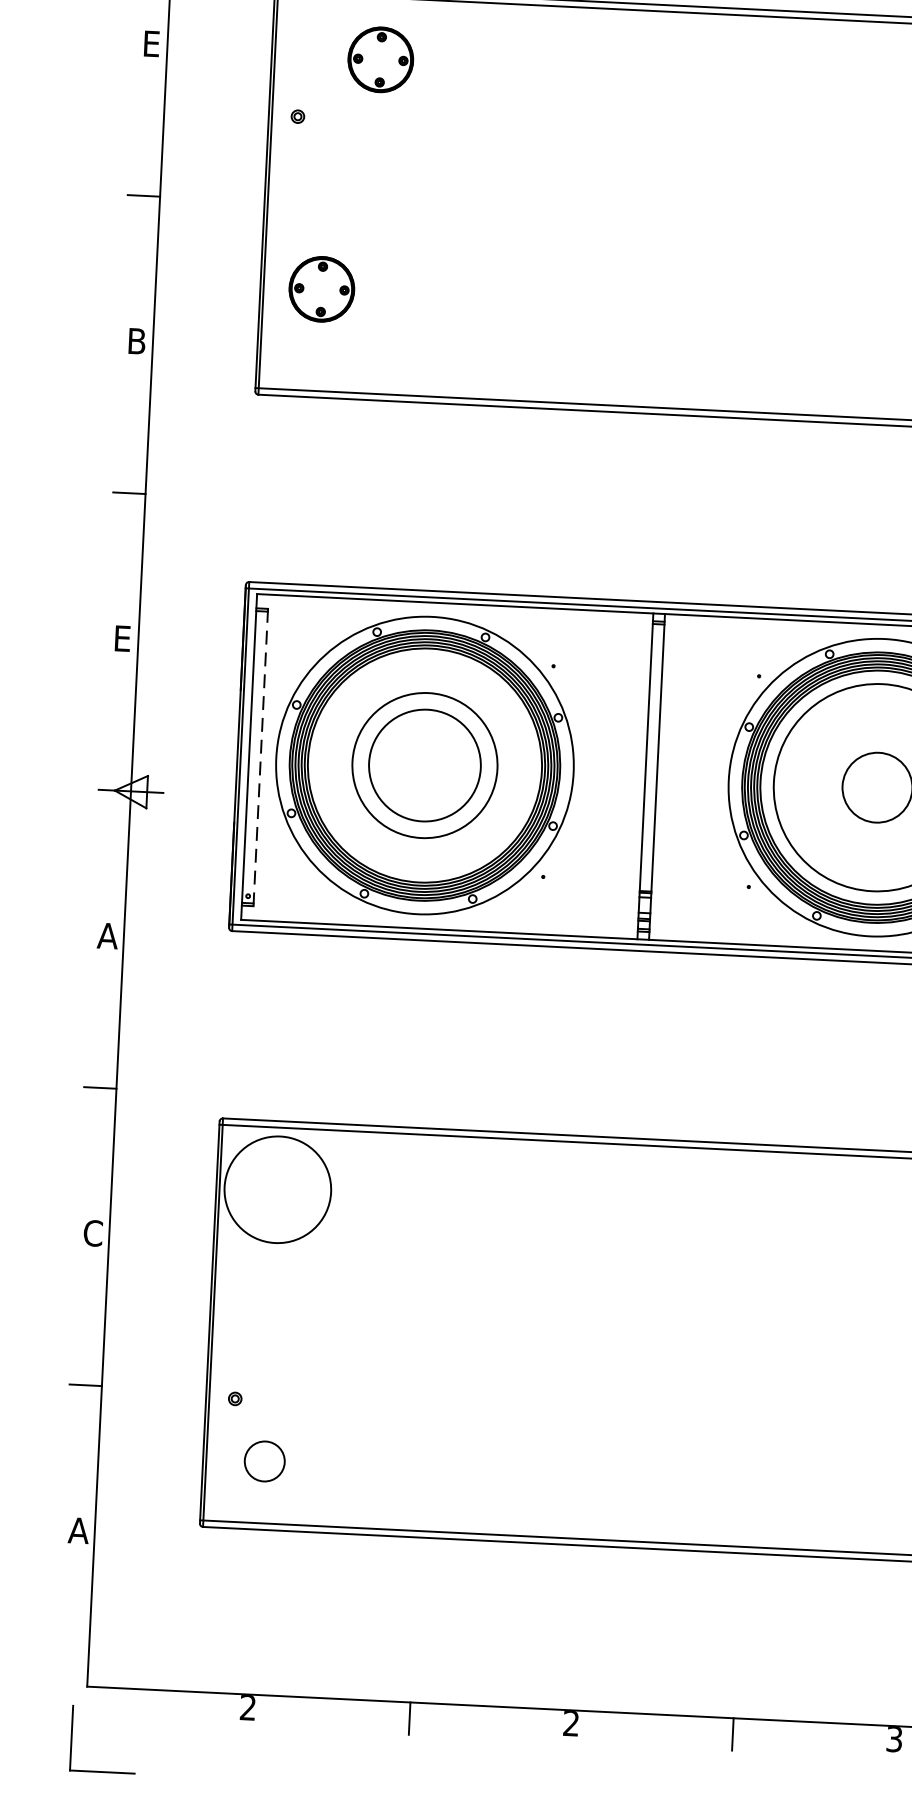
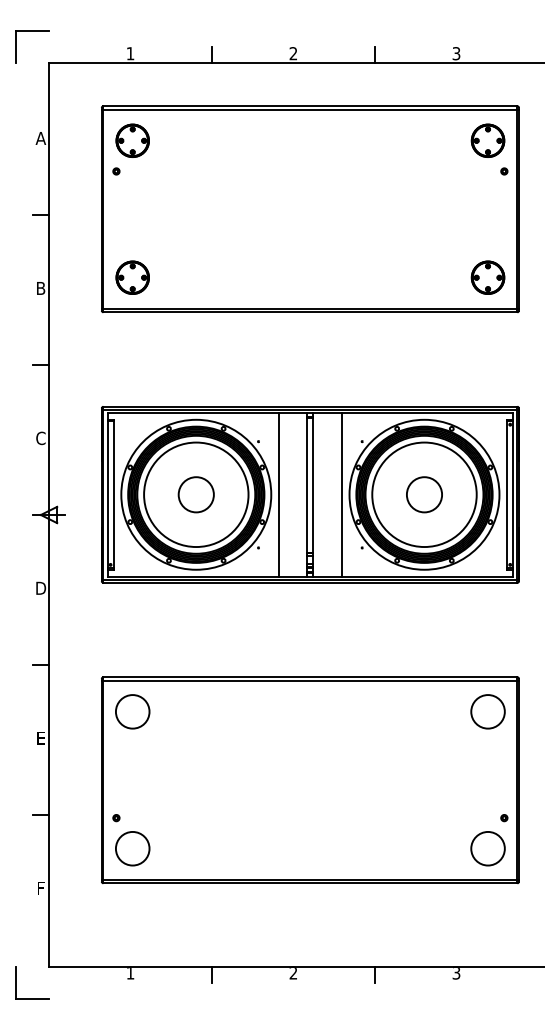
text: (150, 43) -> (40, 138), E -> A
part: (380, 59) -> (132, 140), moved
part: (321, 288) -> (132, 277), moved
text: (121, 638) -> (40, 438), E -> C
line: (260, 756) -> (113, 494), dashed -> solid
circle: (423, 764) -> (195, 494), size x0.62
circle: (425, 765) -> (196, 494), size x1.43
line: (587, 772) -> (278, 494), added
line: (712, 779) -> (341, 494), added
text: (107, 934) -> (40, 587), A -> D
circle: (277, 1189) -> (132, 711), size x0.62
text: (92, 1231) -> (40, 737), C -> E
circle: (264, 1460) -> (132, 848), size x1.67
text: (77, 1529) -> (40, 887), A -> F
text: (248, 1708) -> (130, 973), 2 -> 1
part: (71, 1737) -> (16, 982), moved

